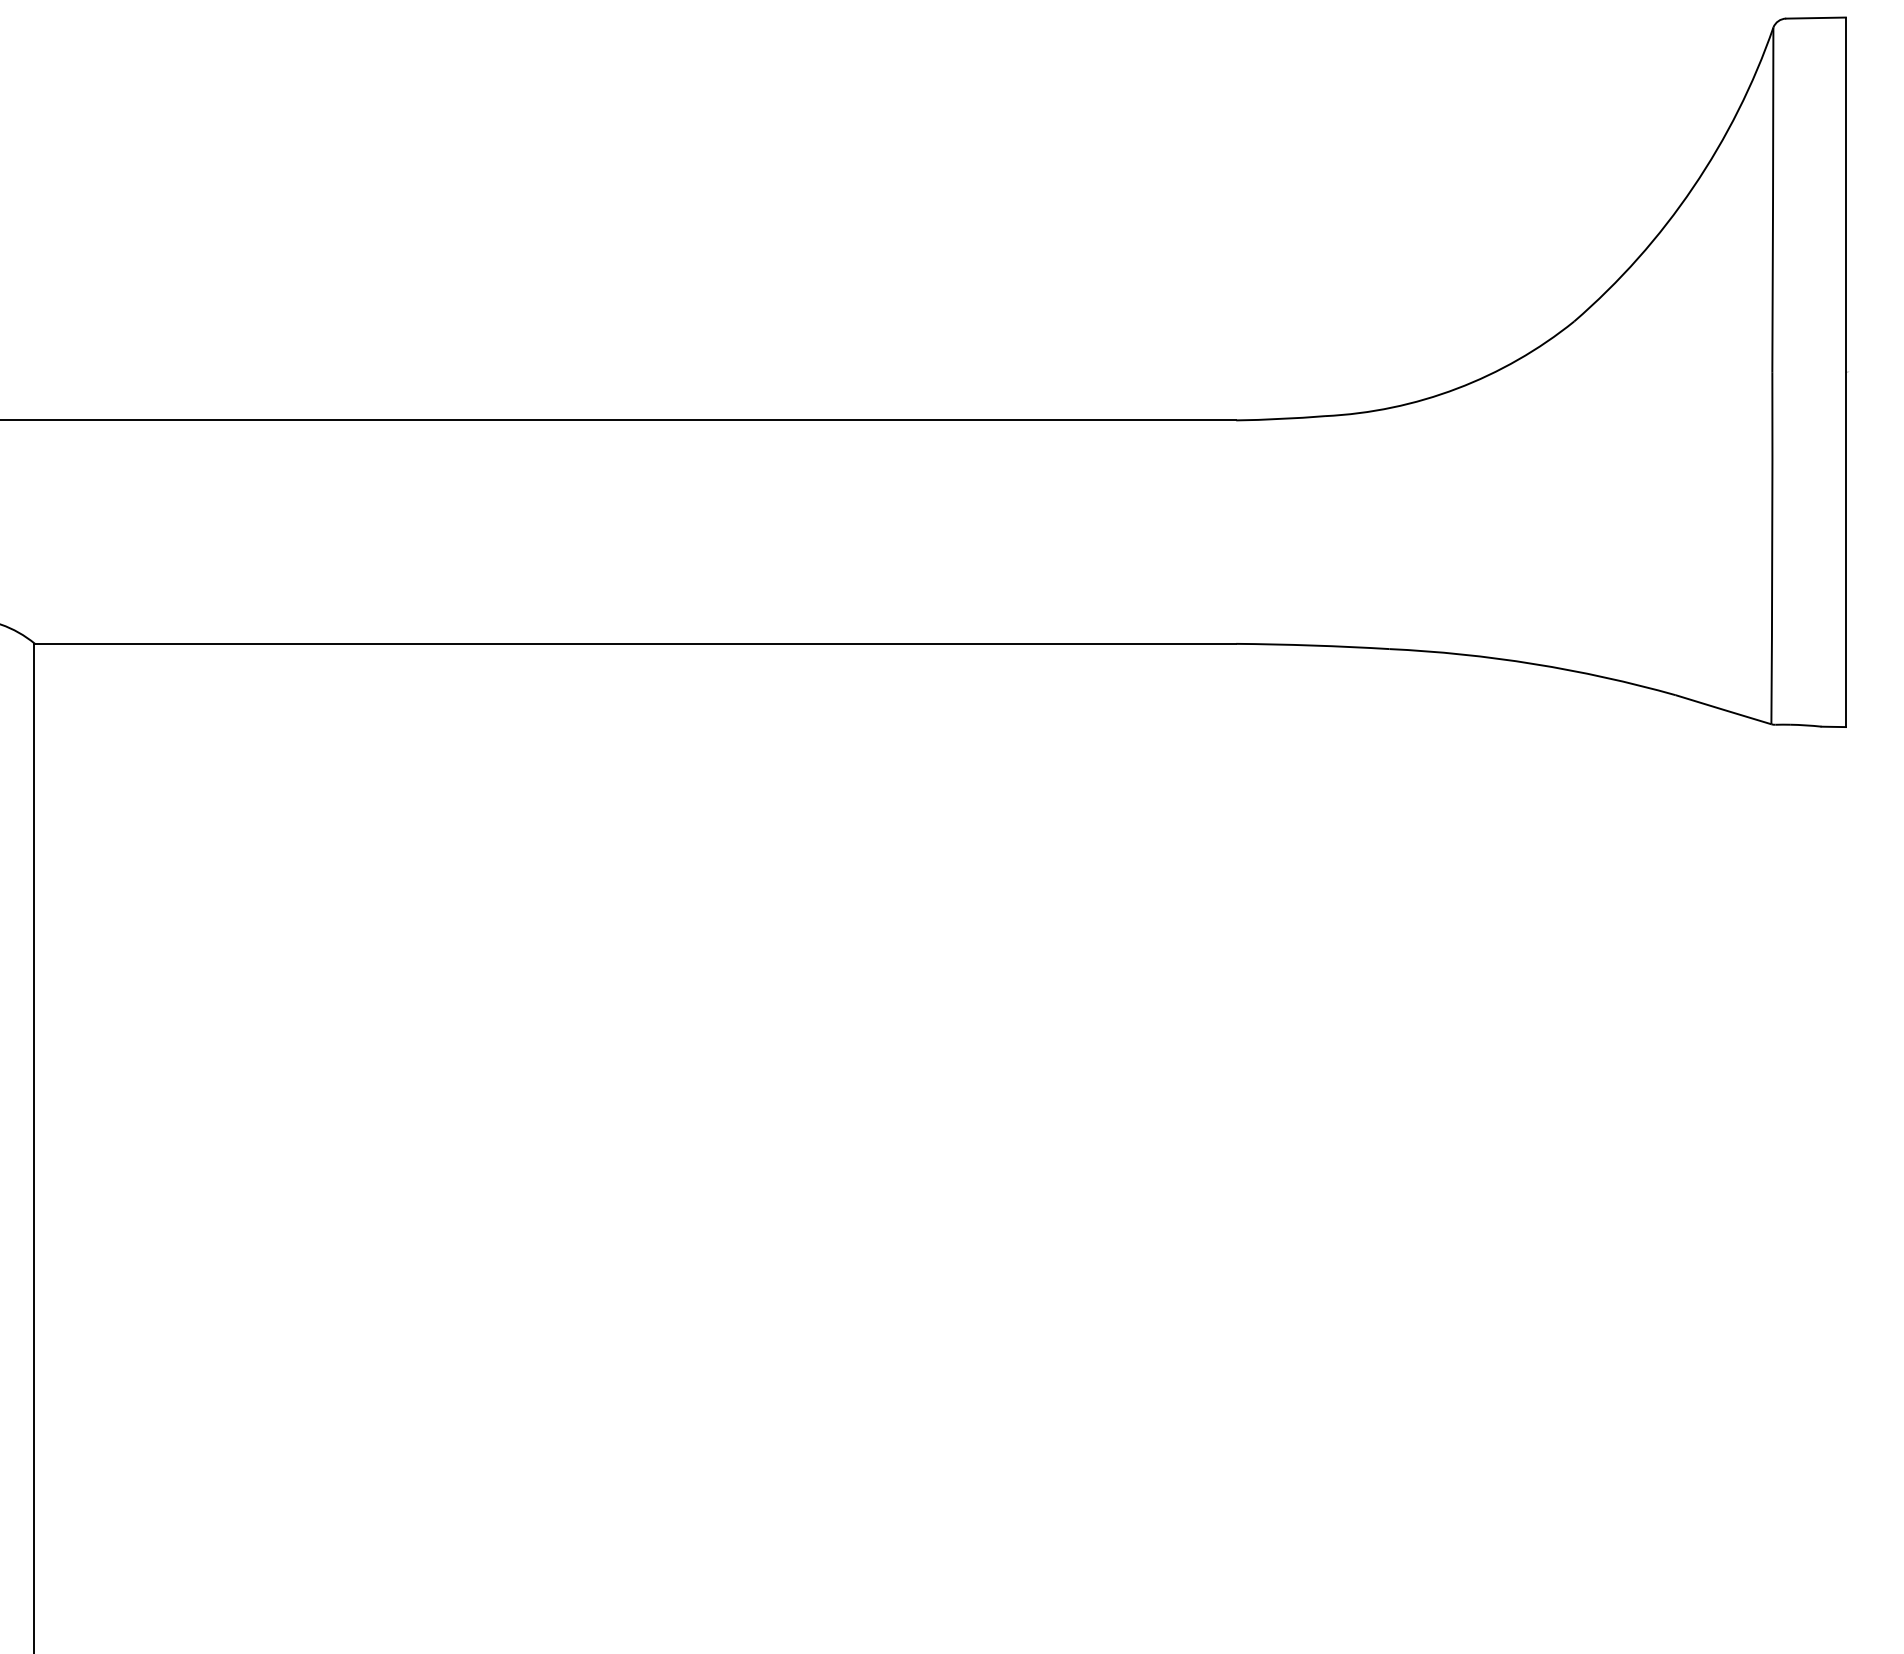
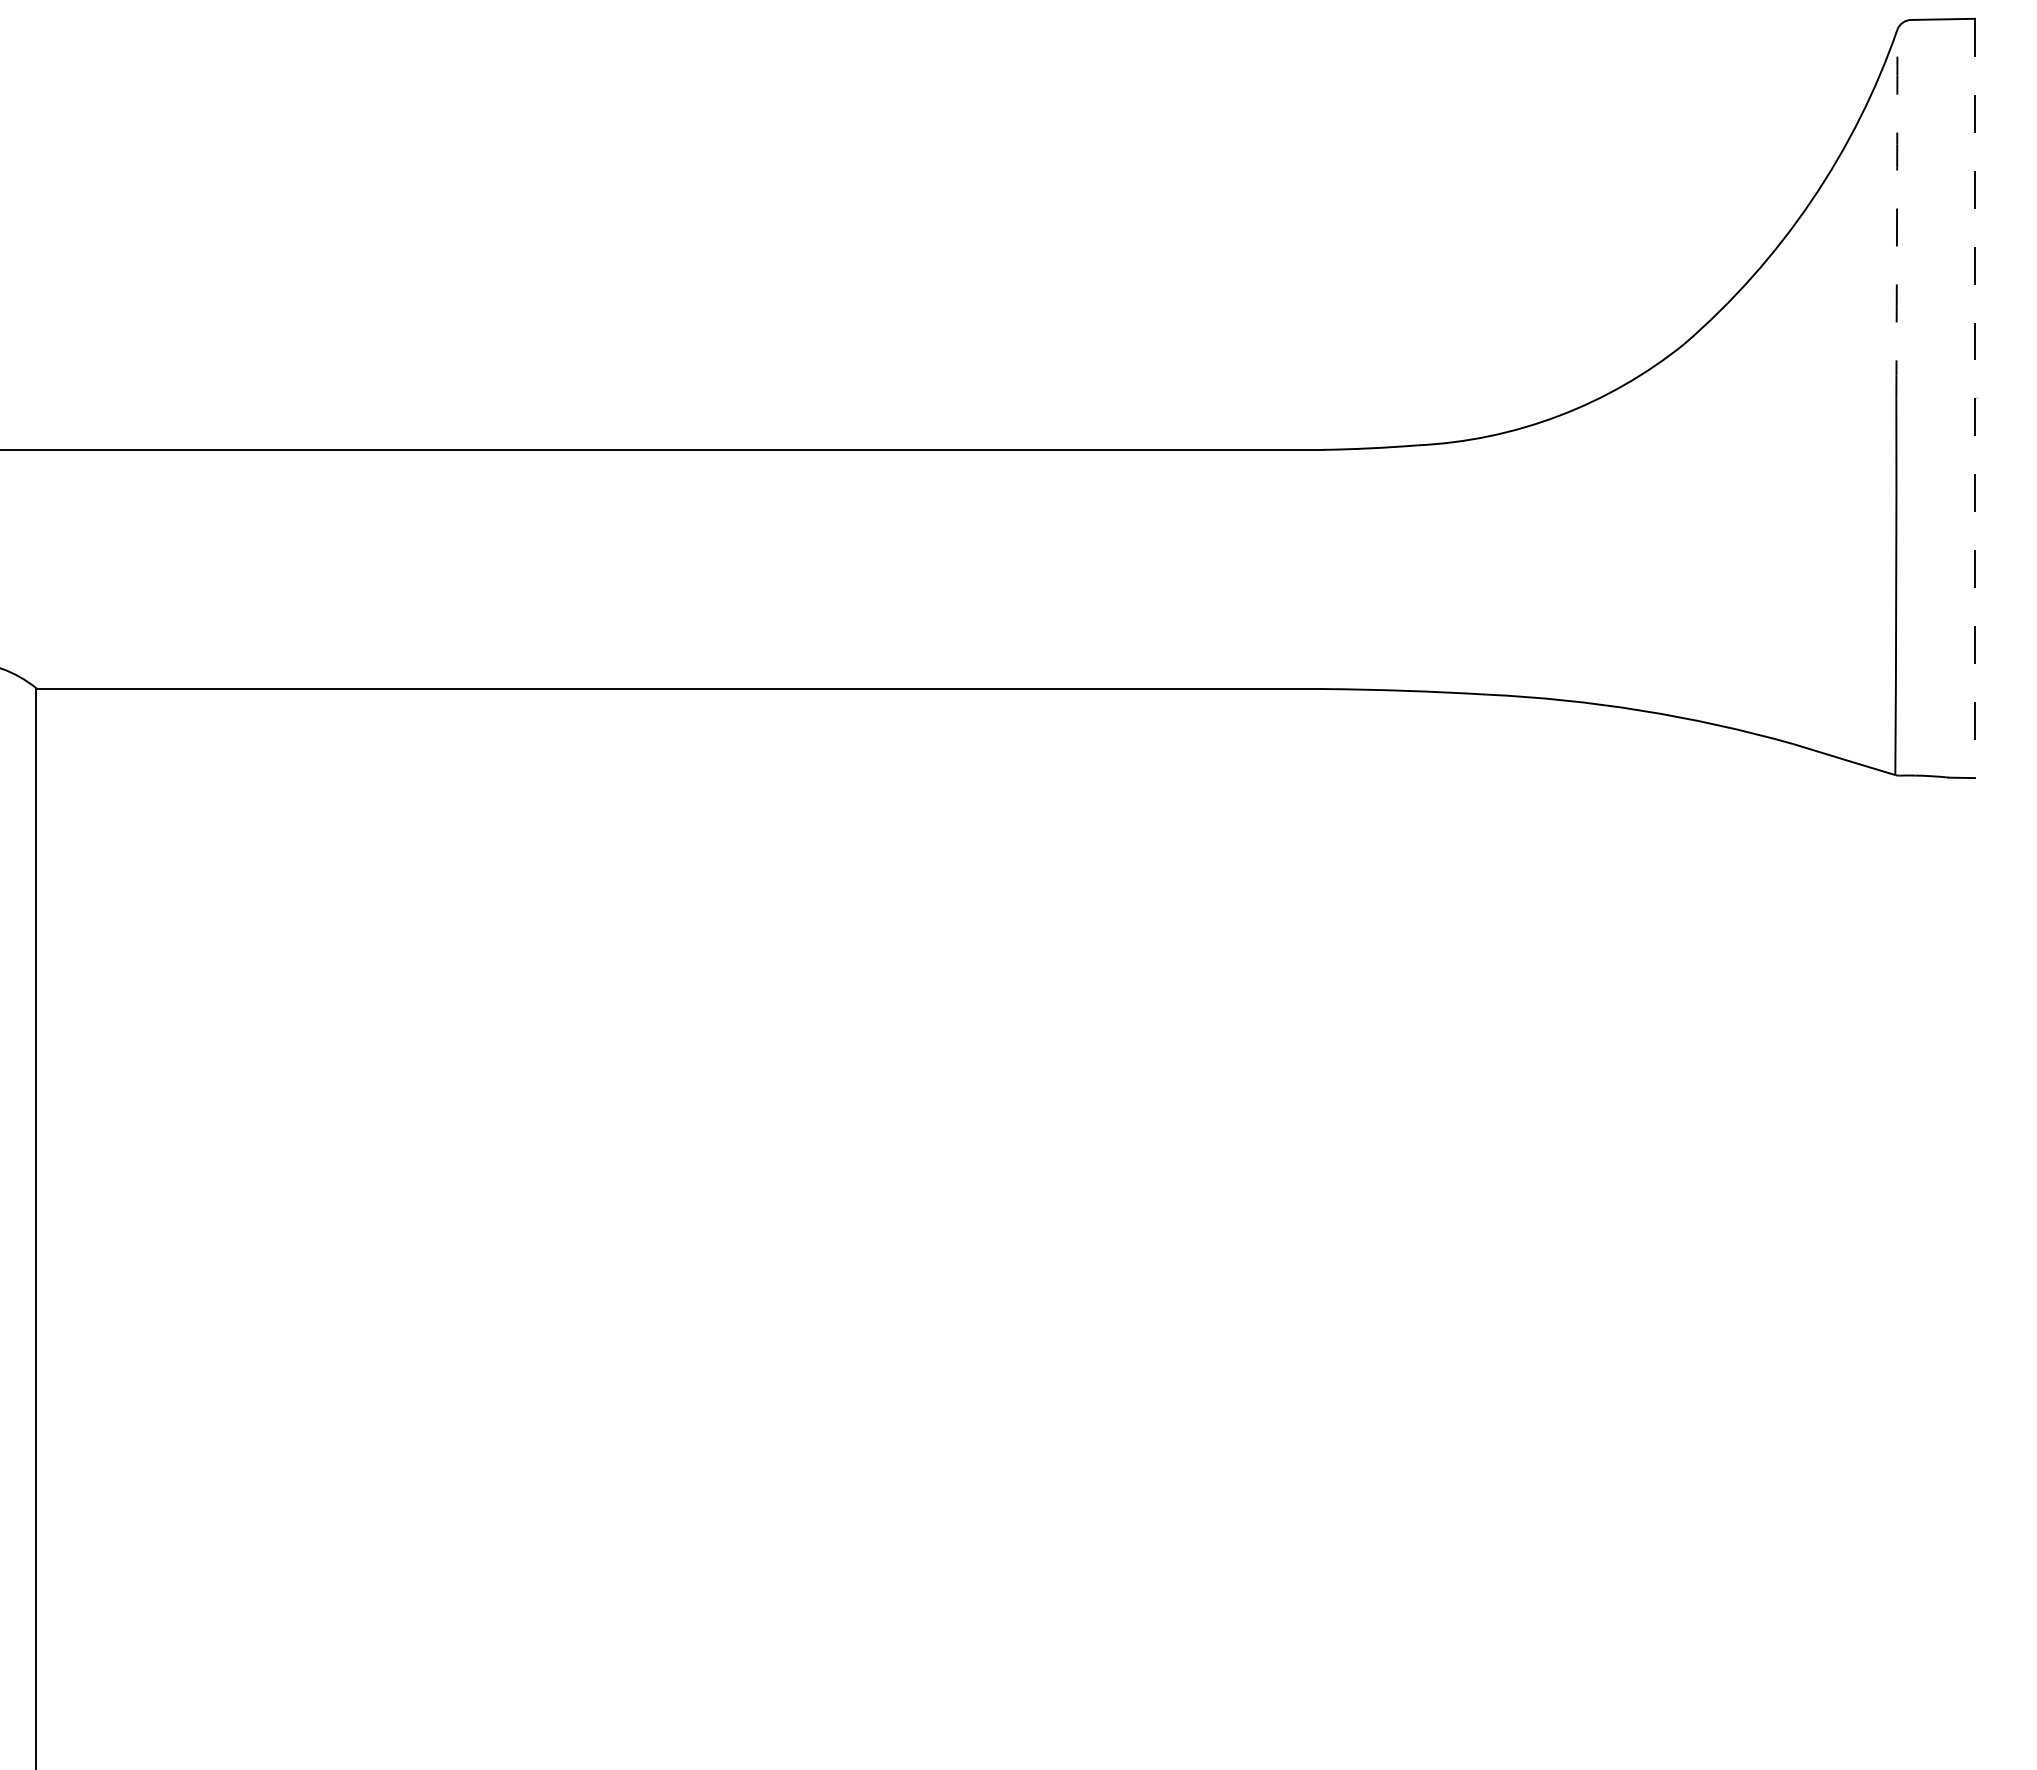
arc: (1773, 199) -> (1897, 213), solid -> dashed
line: (1846, 372) -> (1975, 398), solid -> dashed

